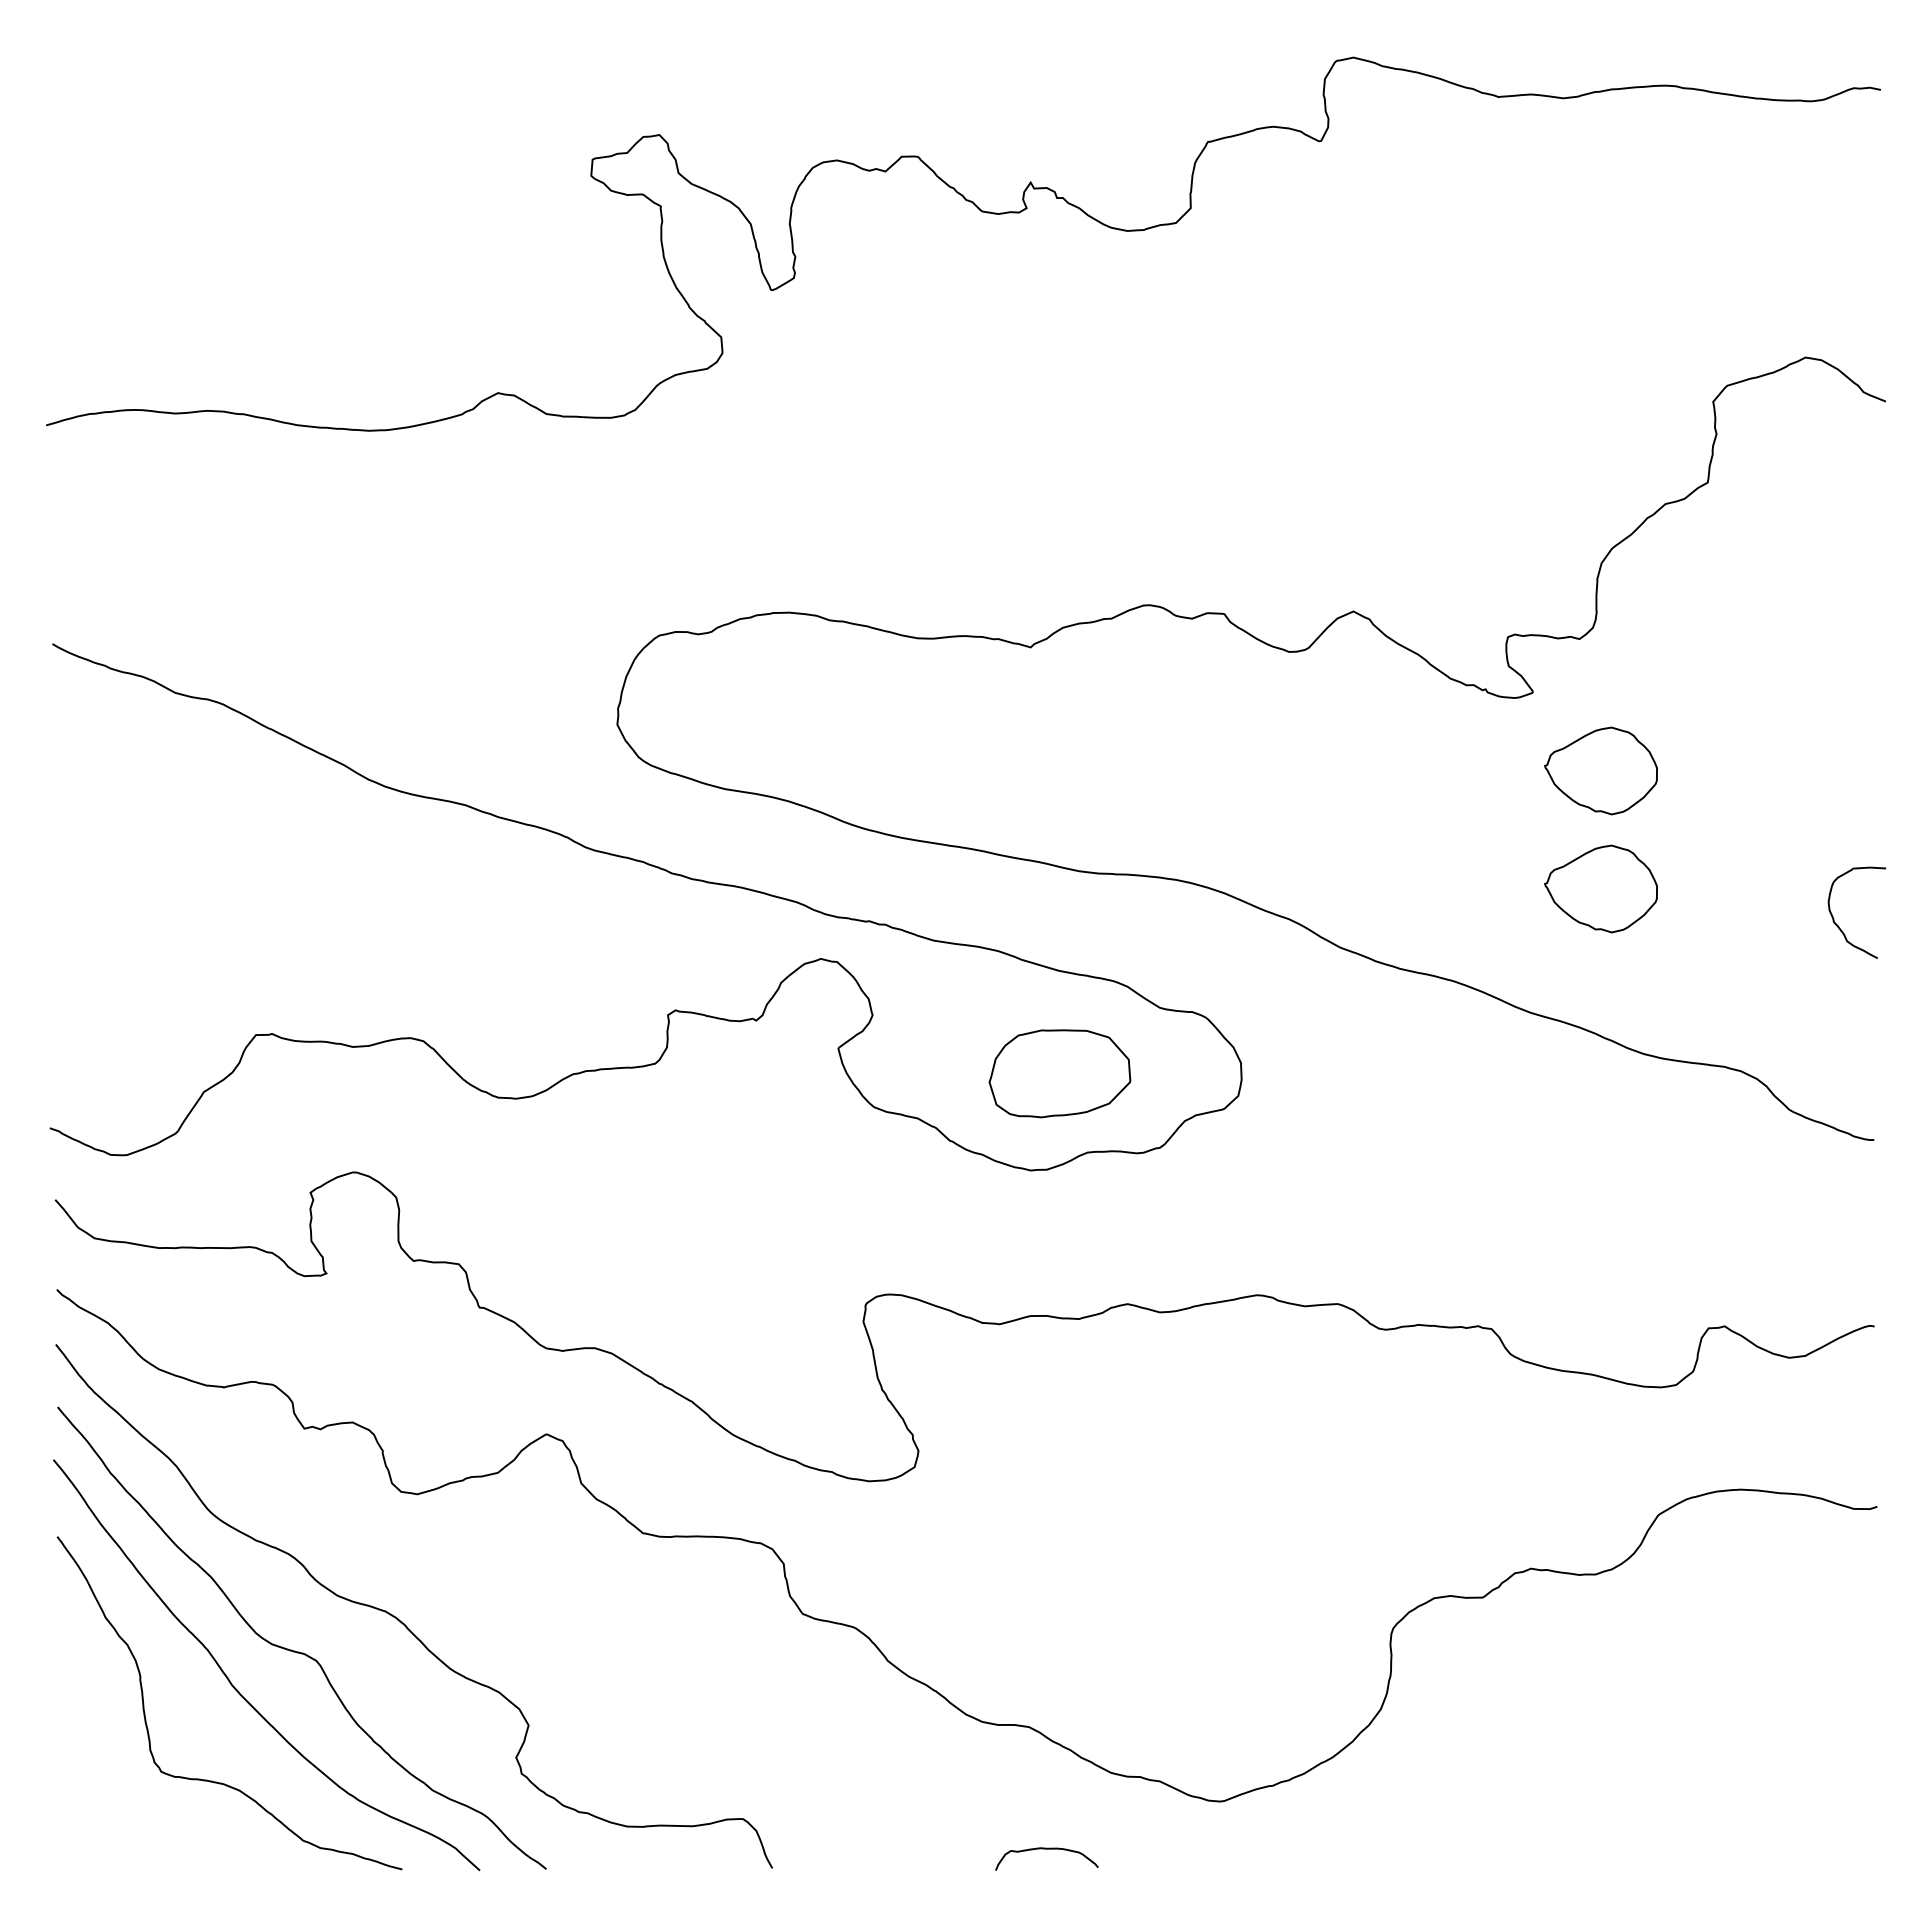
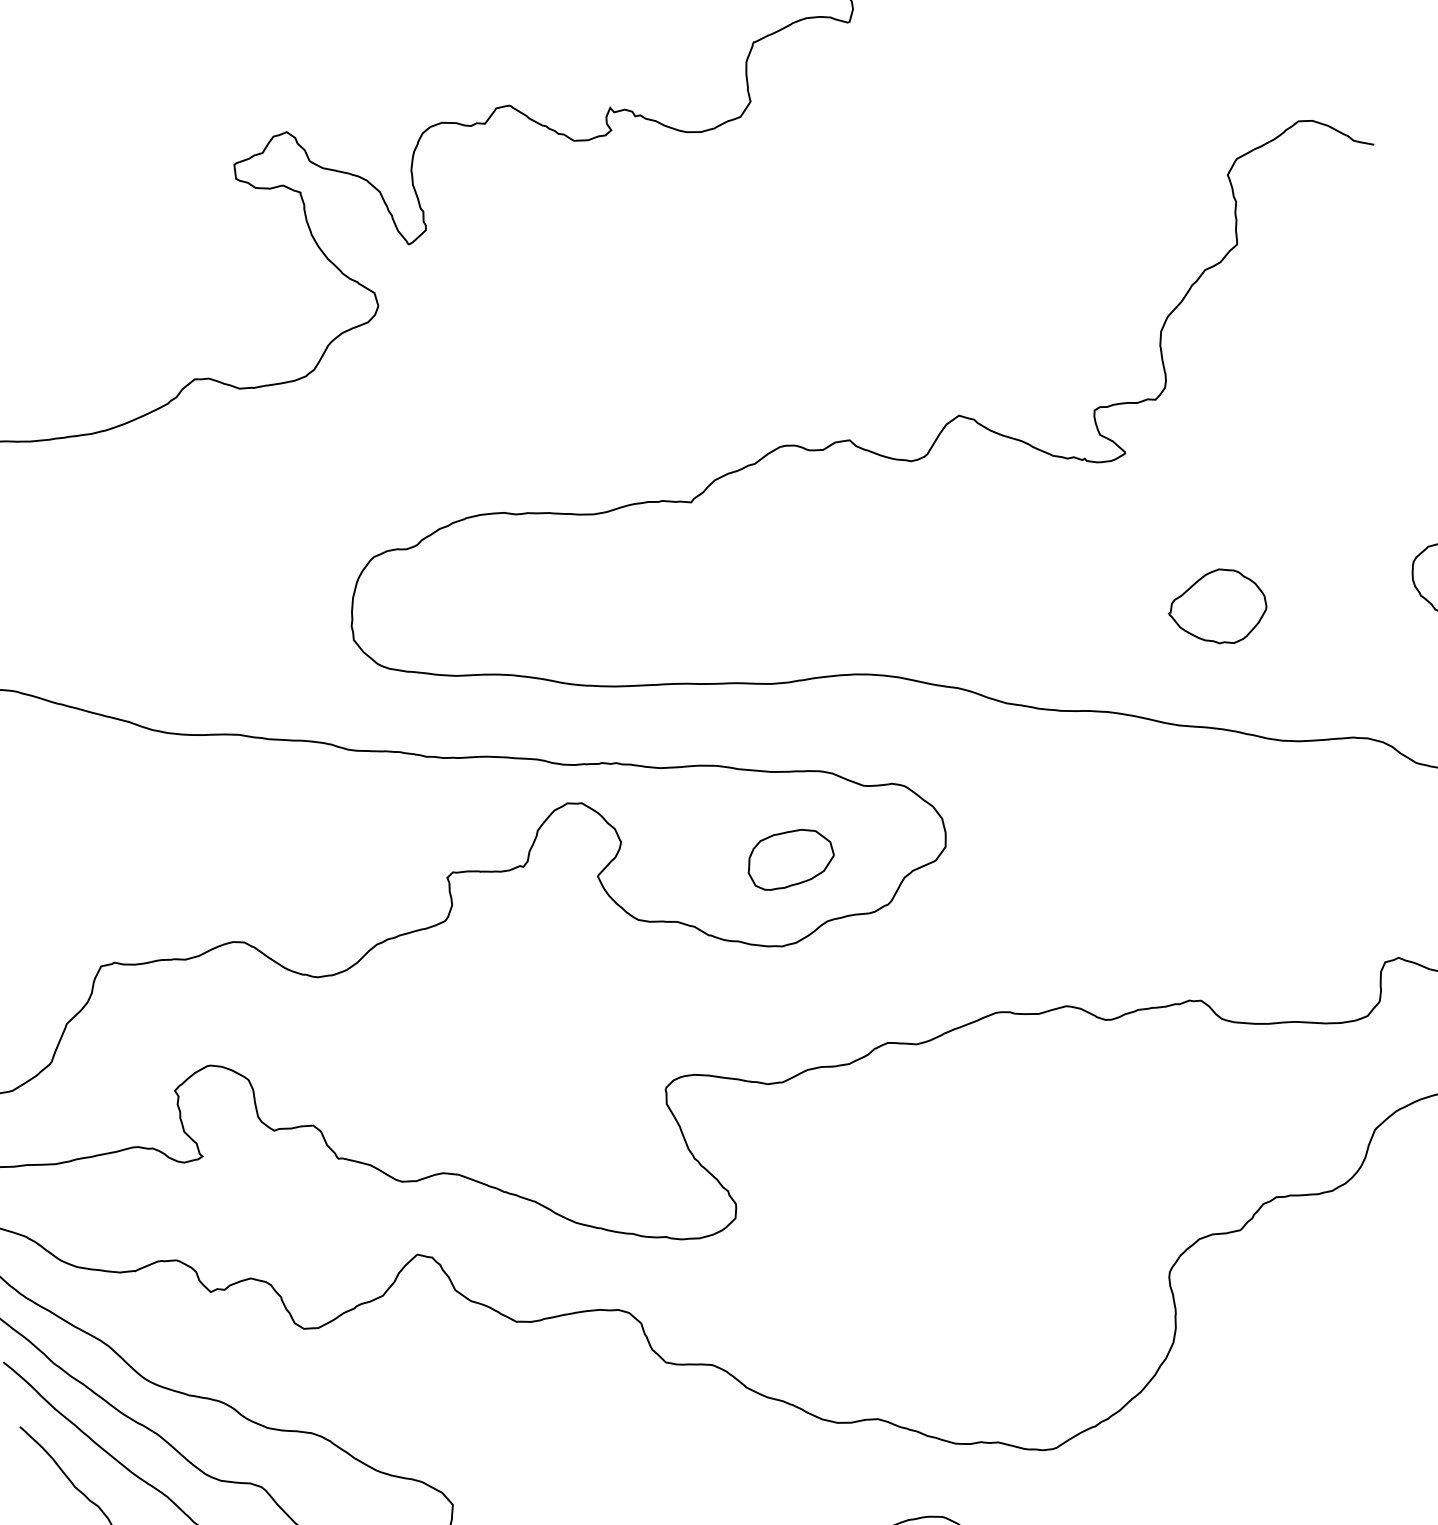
part: (1600, 770) -> (1196, 507), removed
part: (1059, 1073) -> (789, 859), size x0.71

